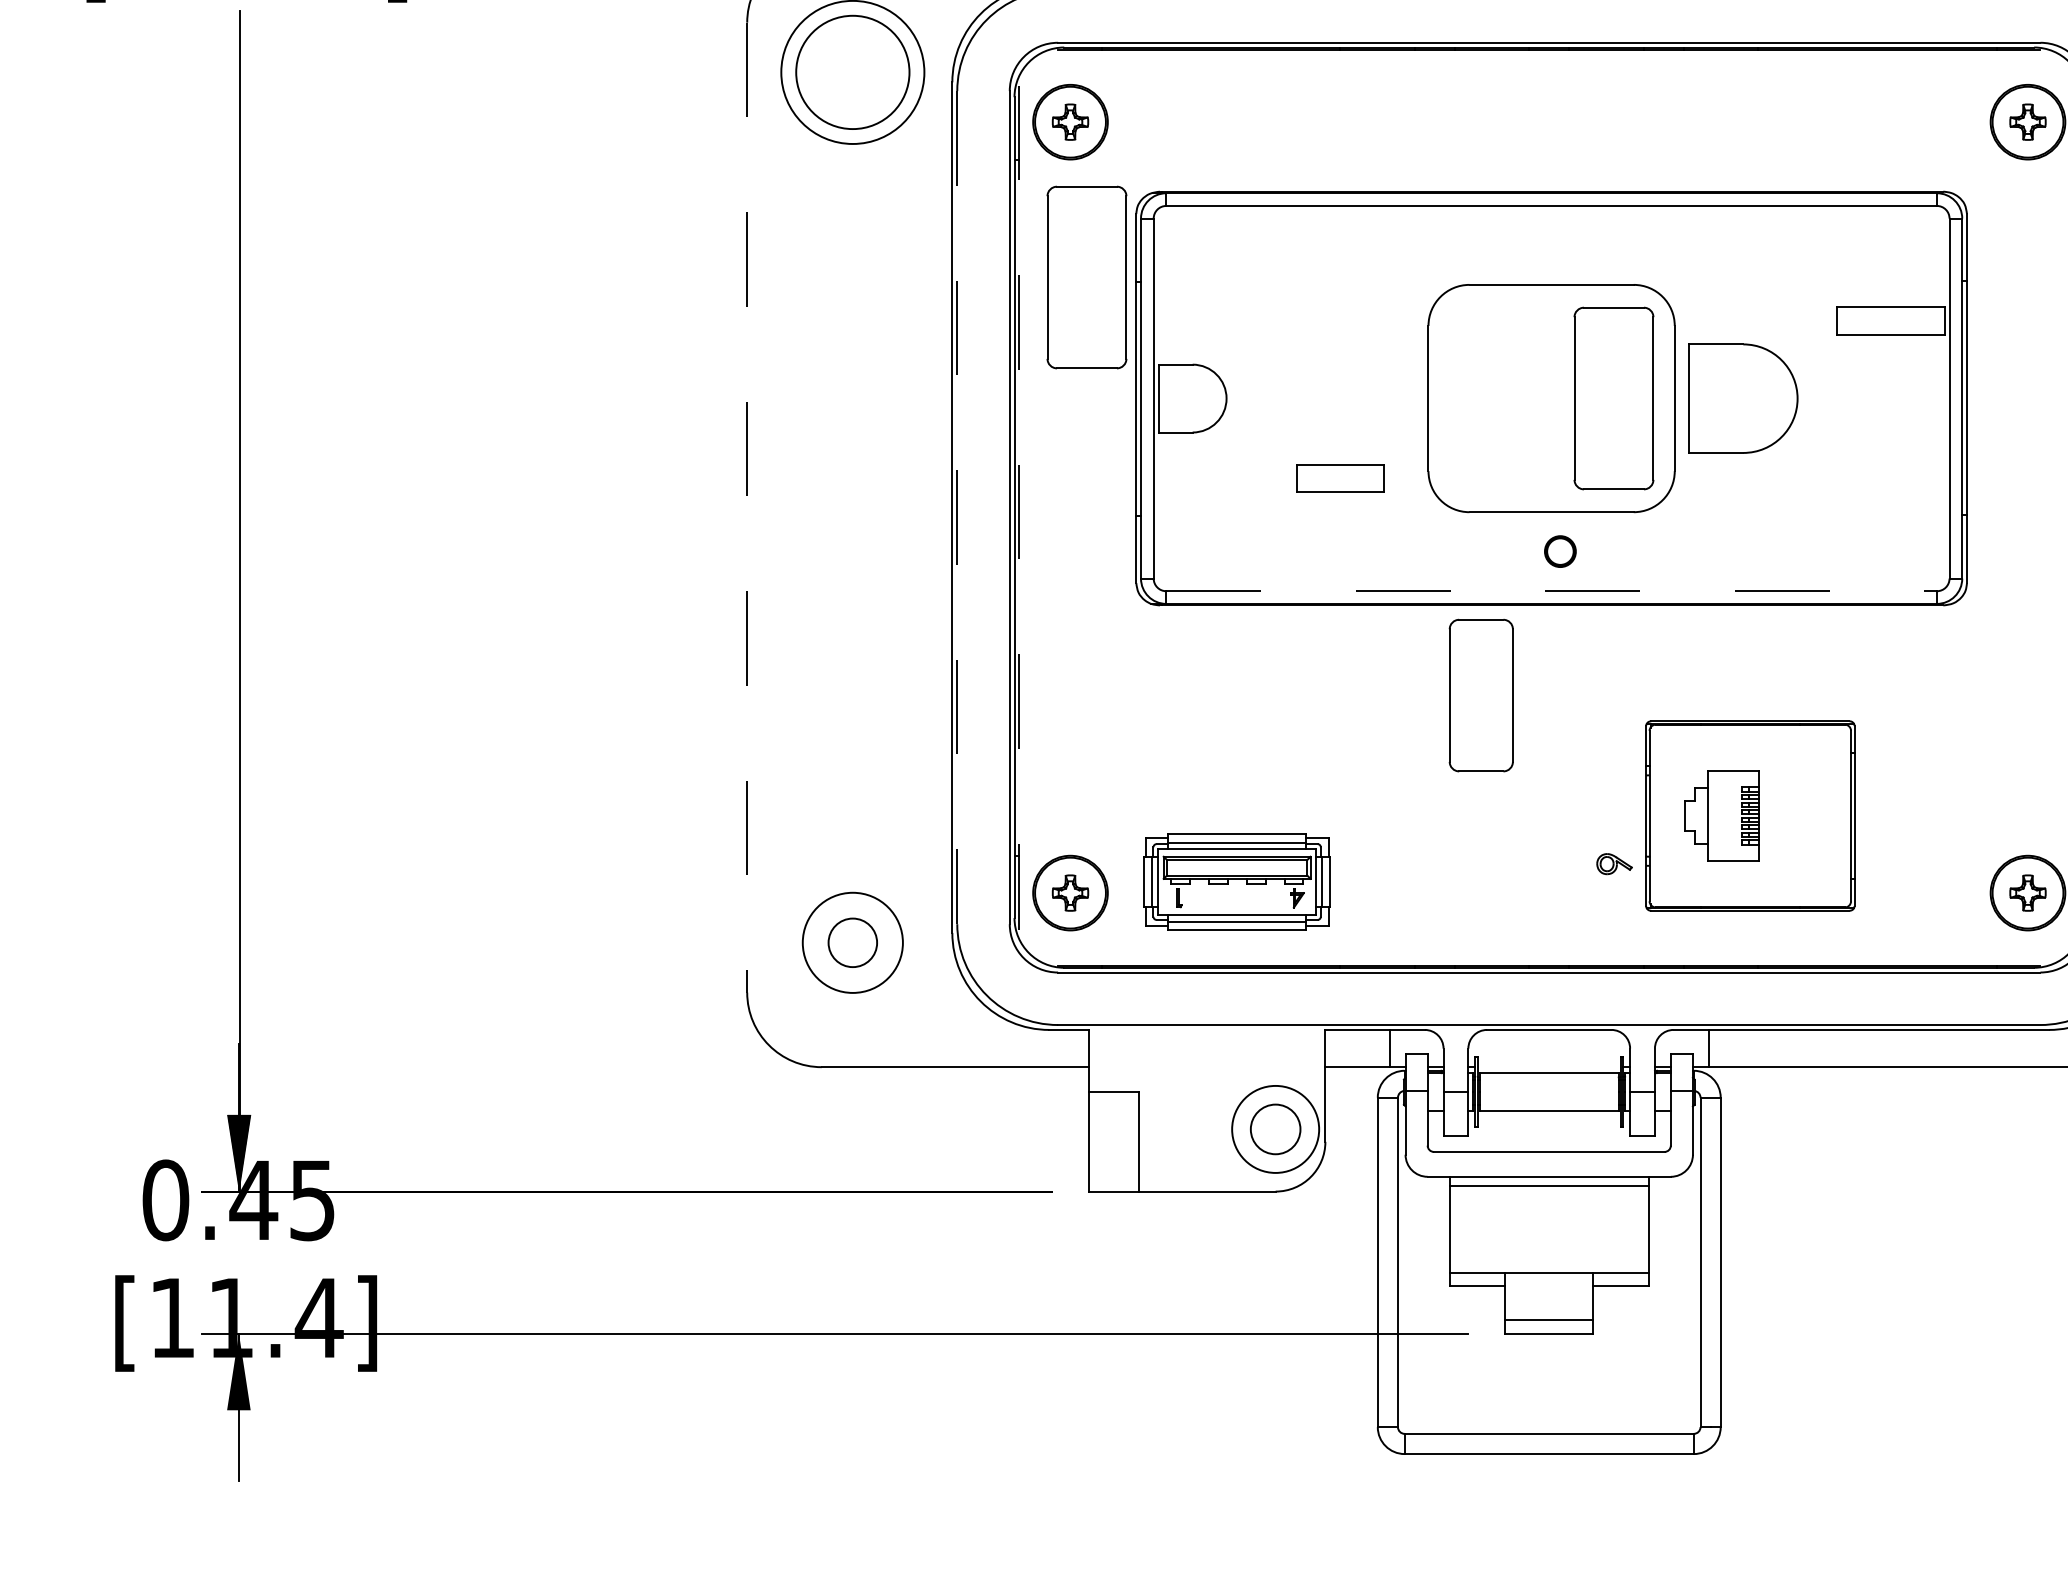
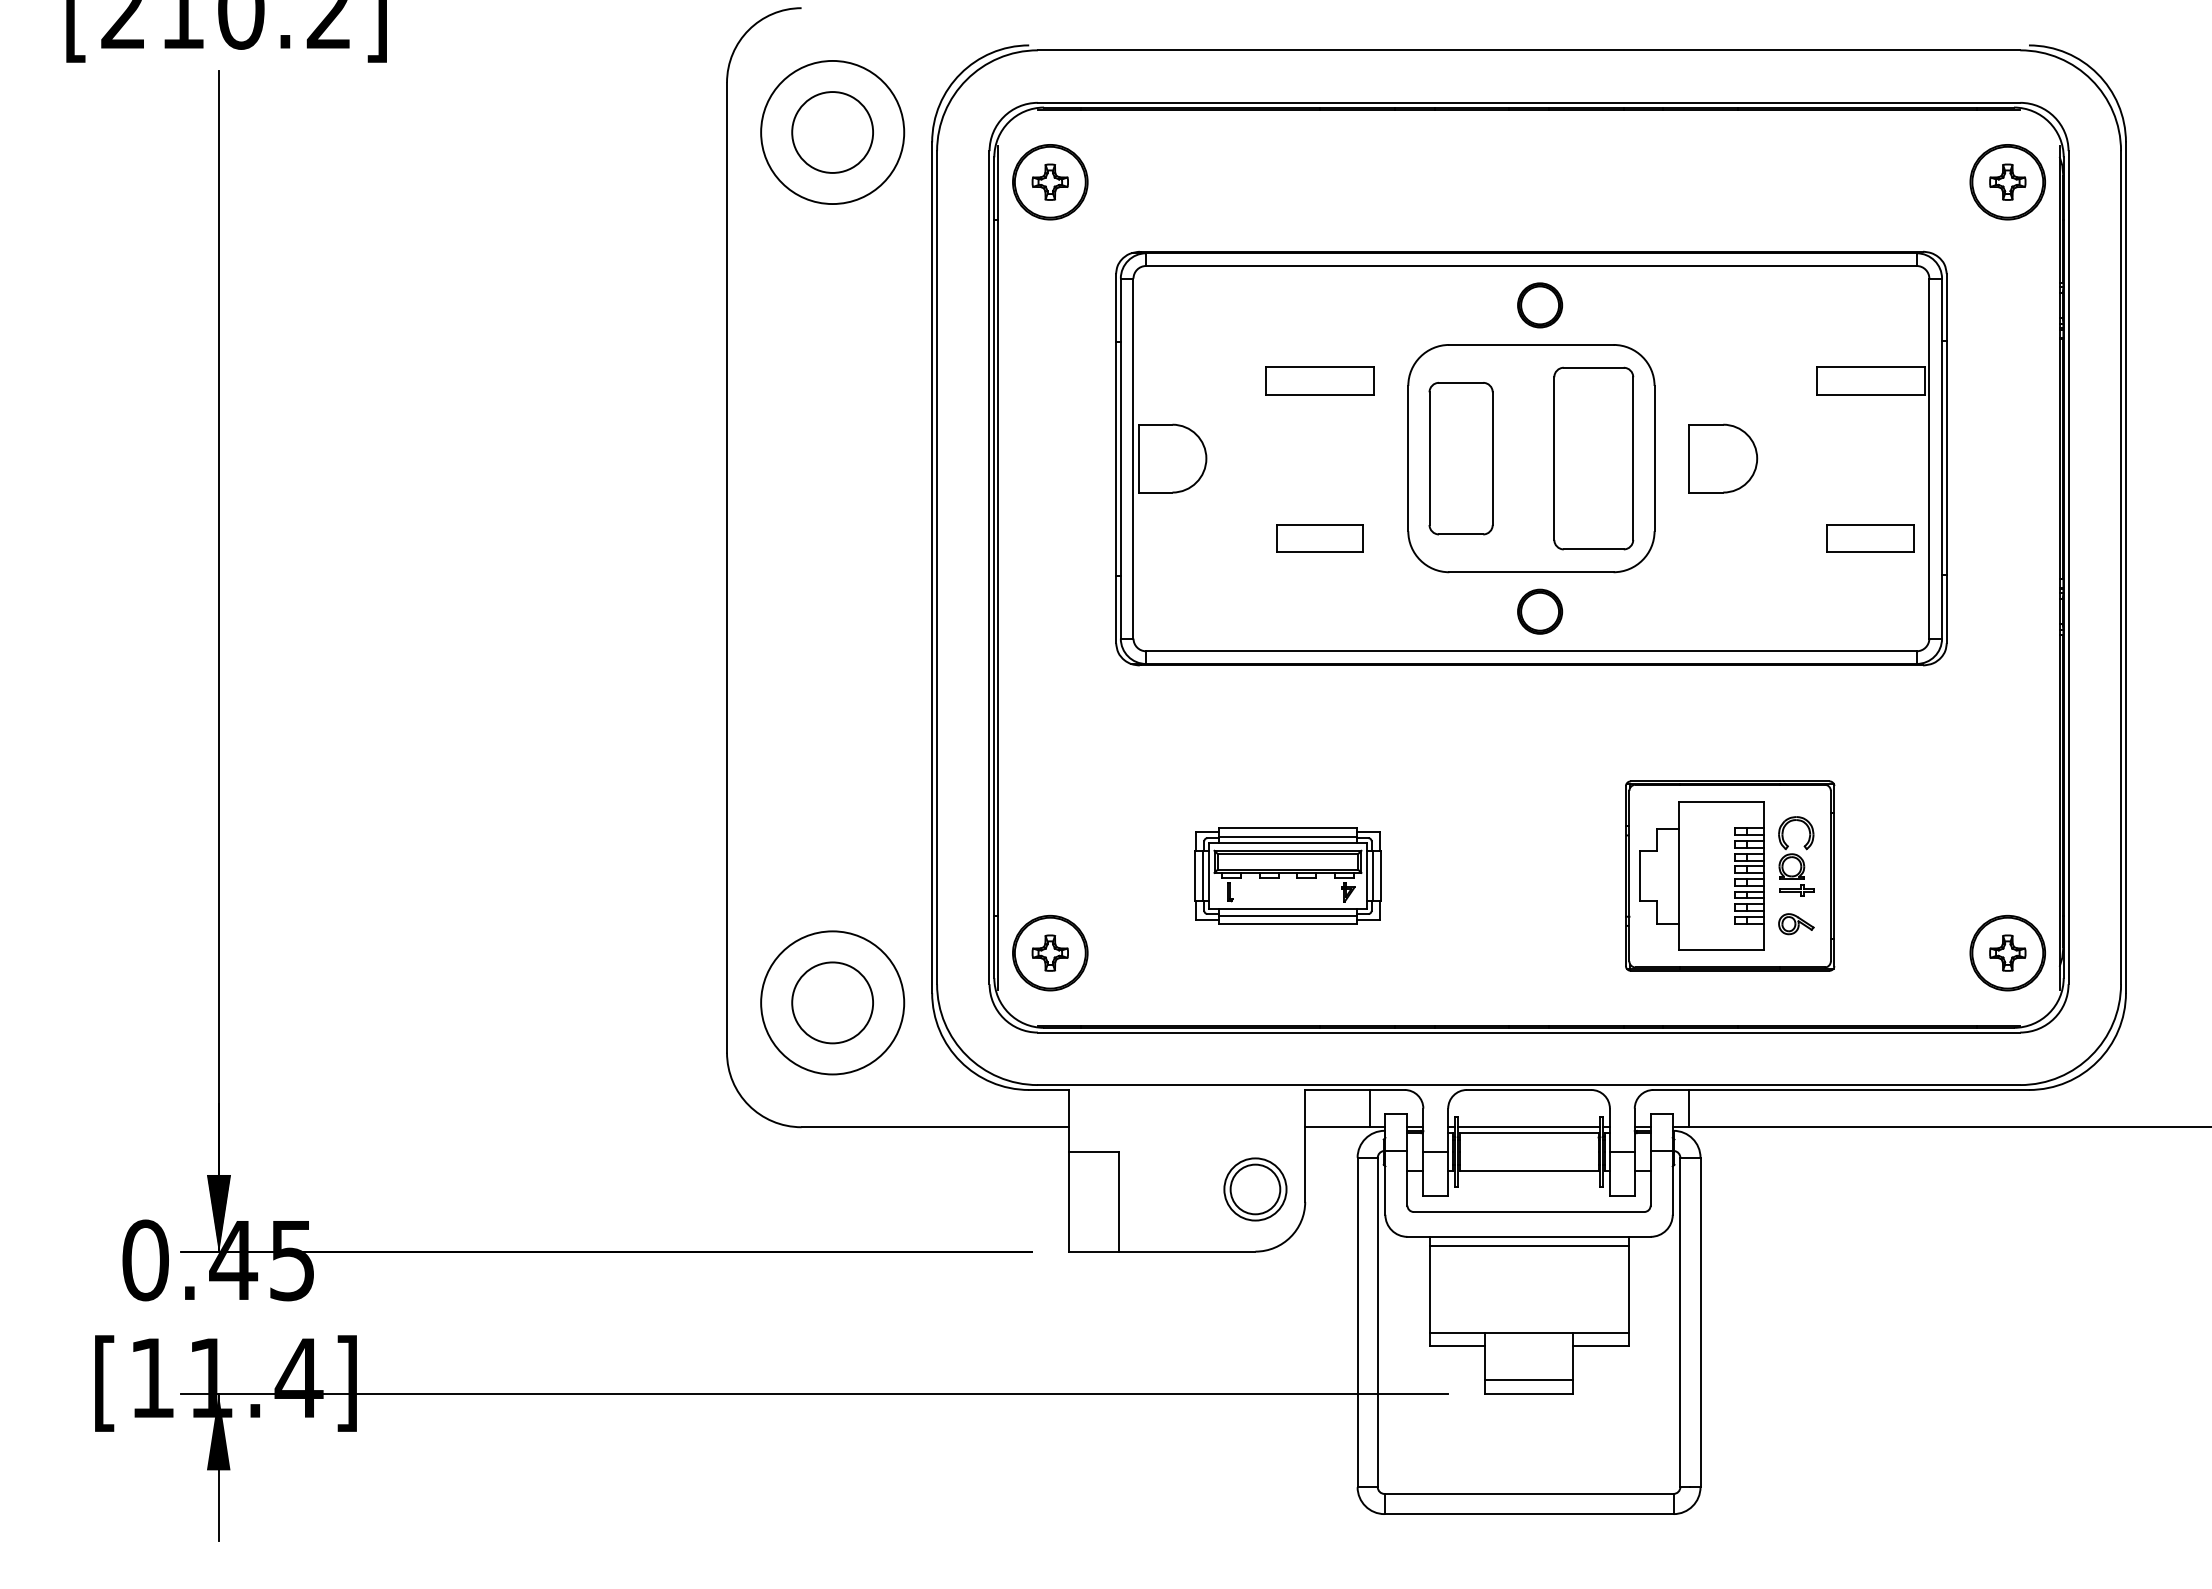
circle: (852, 72) -> (832, 132), size x0.71
part: (1560, 245) -> (1540, 305), added
part: (1086, 277) -> (1066, 337), removed
part: (1339, 320) -> (1319, 380), added
part: (1743, 398) -> (1723, 458), size x0.62
part: (1890, 478) -> (1870, 538), added
line: (747, 507) -> (727, 567), dashed -> solid
line: (956, 507) -> (936, 567), dashed -> solid
line: (1018, 508) -> (998, 568), dashed -> solid
part: (1560, 551) -> (1540, 611), size x1.43
line: (1551, 591) -> (1531, 651), dashed -> solid
part: (1480, 695) -> (1460, 458), moved
part: (1816, 796) -> (1796, 856), added
part: (1721, 815) -> (1701, 875), size x1.67
part: (1614, 864) -> (1796, 924), moved
part: (1236, 881) -> (1287, 875), moved
circle: (852, 942) -> (832, 1002), size x1.43
circle: (852, 942) -> (832, 1002), size x1.67
line: (1548, 1067) -> (1528, 1127), added
circle: (1275, 1129) -> (1255, 1189), size x0.71

